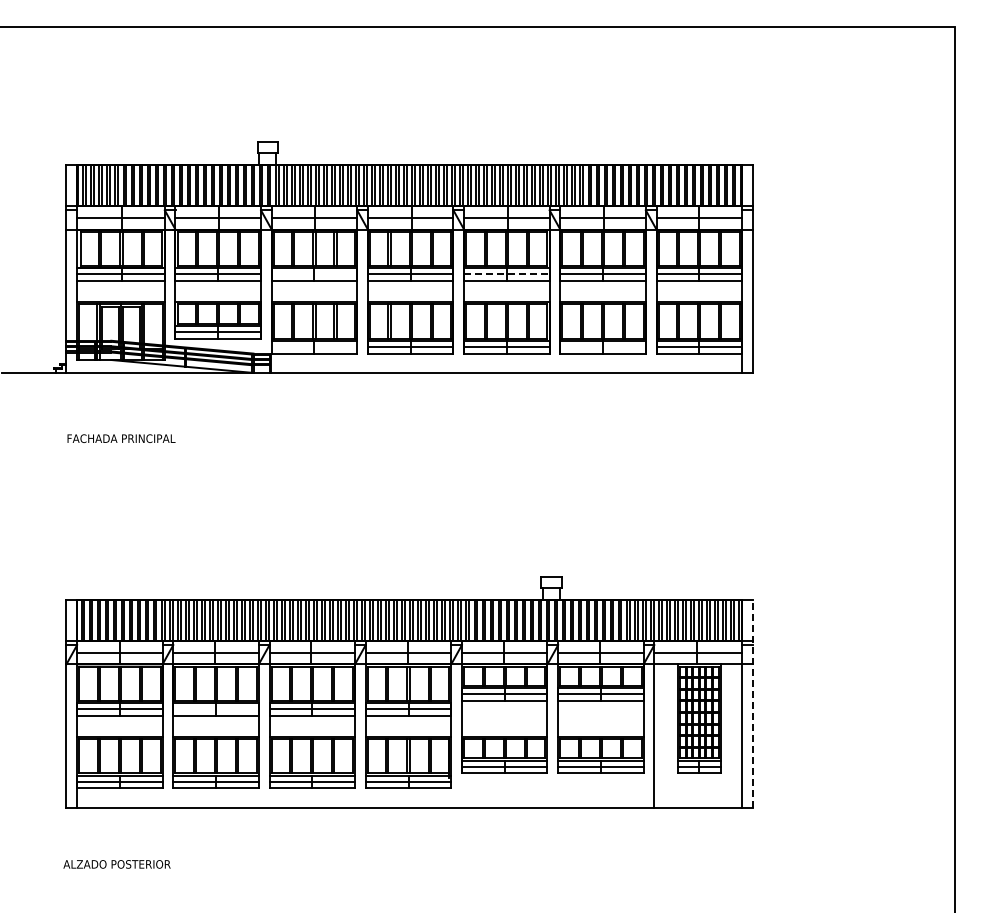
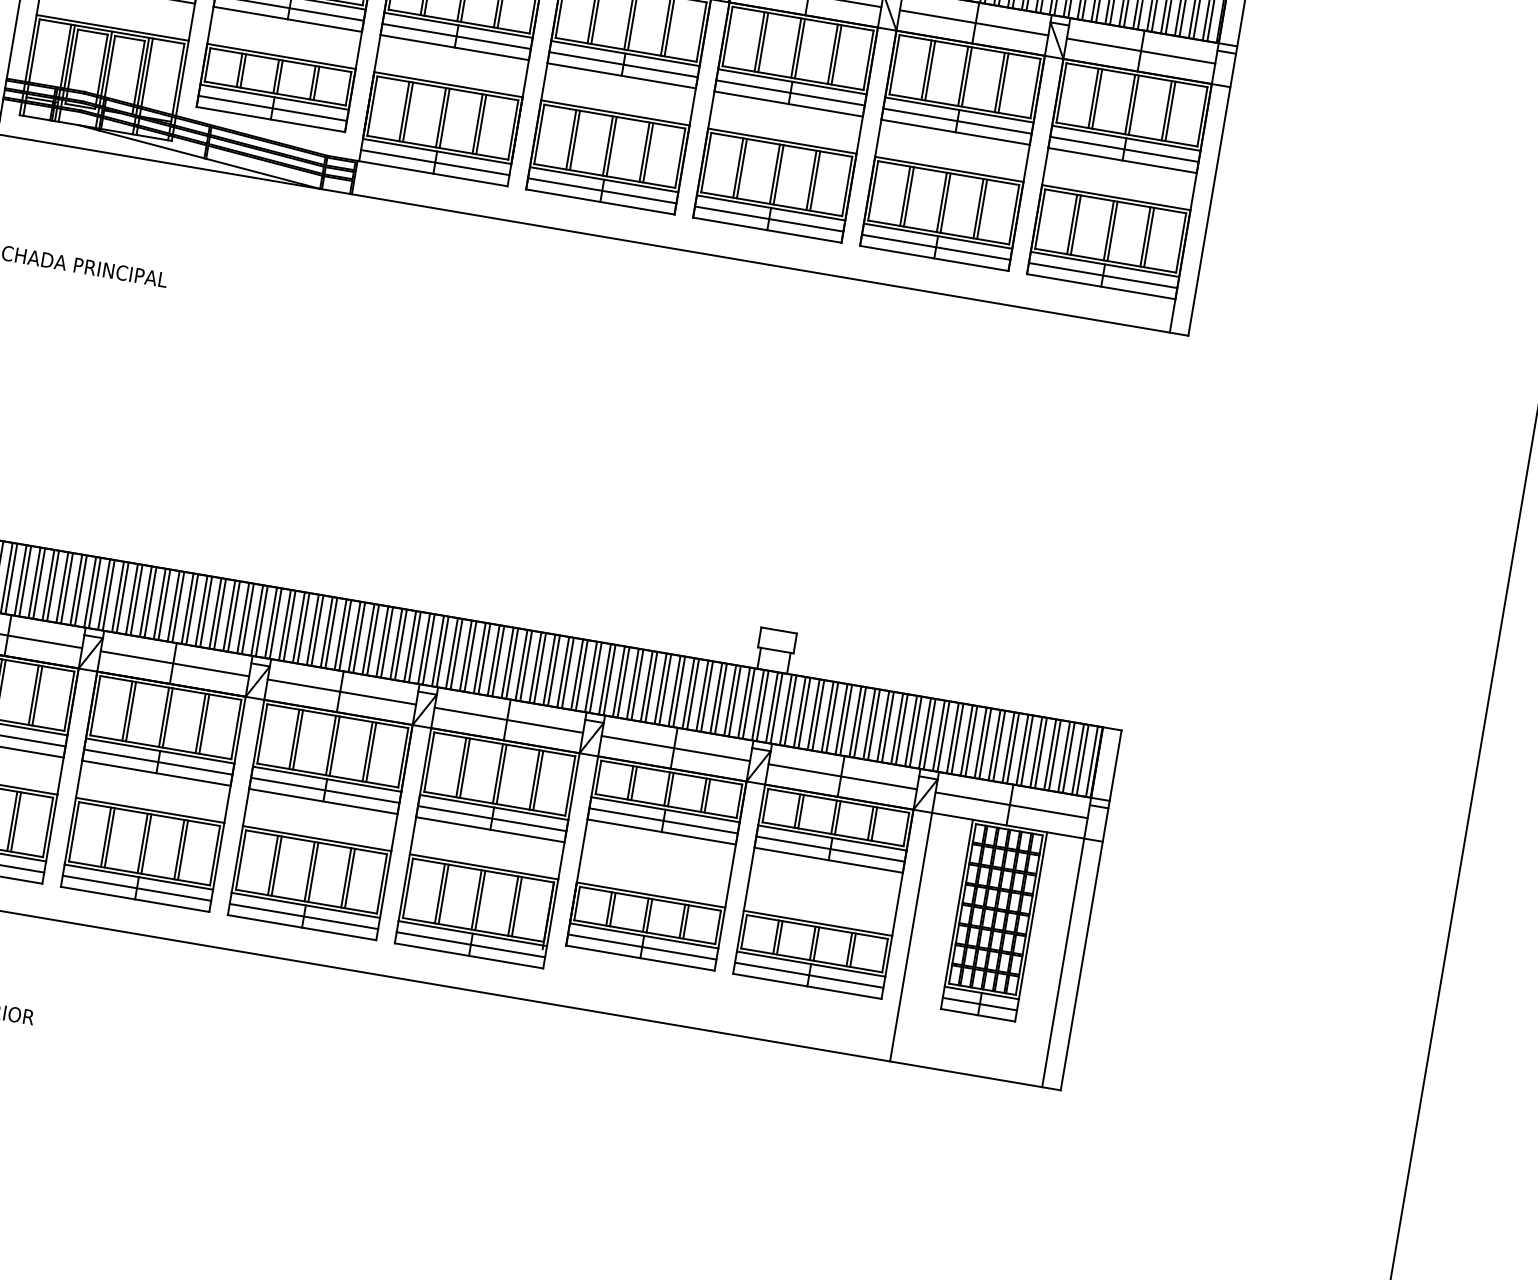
line: (314, 274) -> (456, 36), added
line: (506, 274) -> (789, 92), dashed -> solid
line: (314, 347) -> (435, 163), added
line: (602, 347) -> (935, 247), added
line: (752, 703) -> (1090, 909), dashed -> solid
line: (215, 709) -> (157, 762), added

